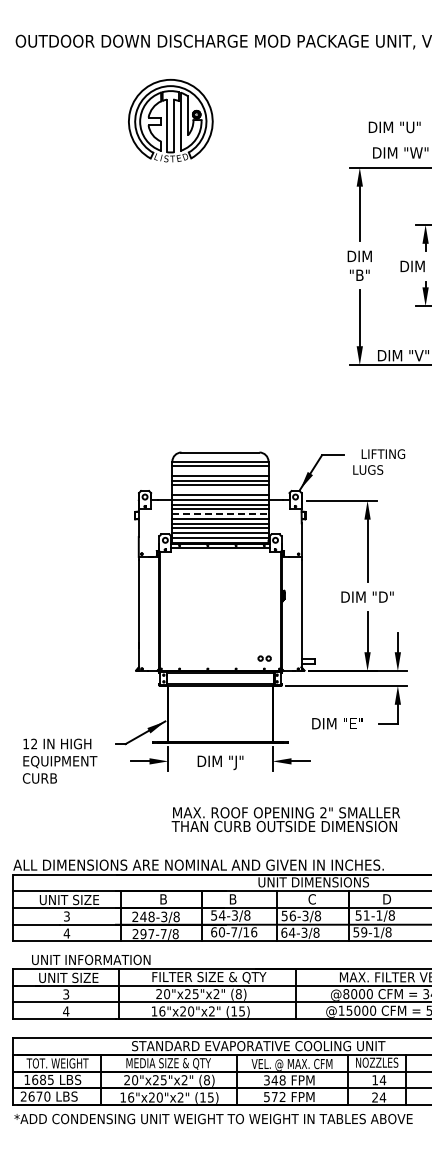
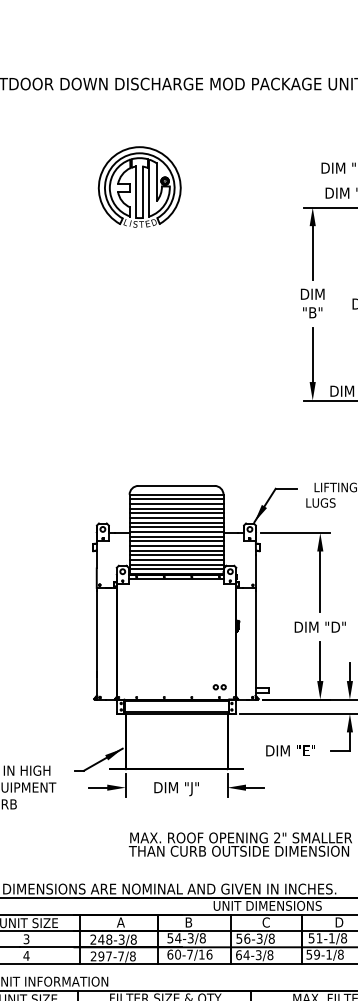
part: (170, 120) -> (139, 186), moved
line: (220, 471) -> (176, 504), added
line: (220, 490) -> (176, 523), added
line: (220, 514) -> (176, 546), dashed -> solid
text: (163, 899) -> (120, 922), B -> A

